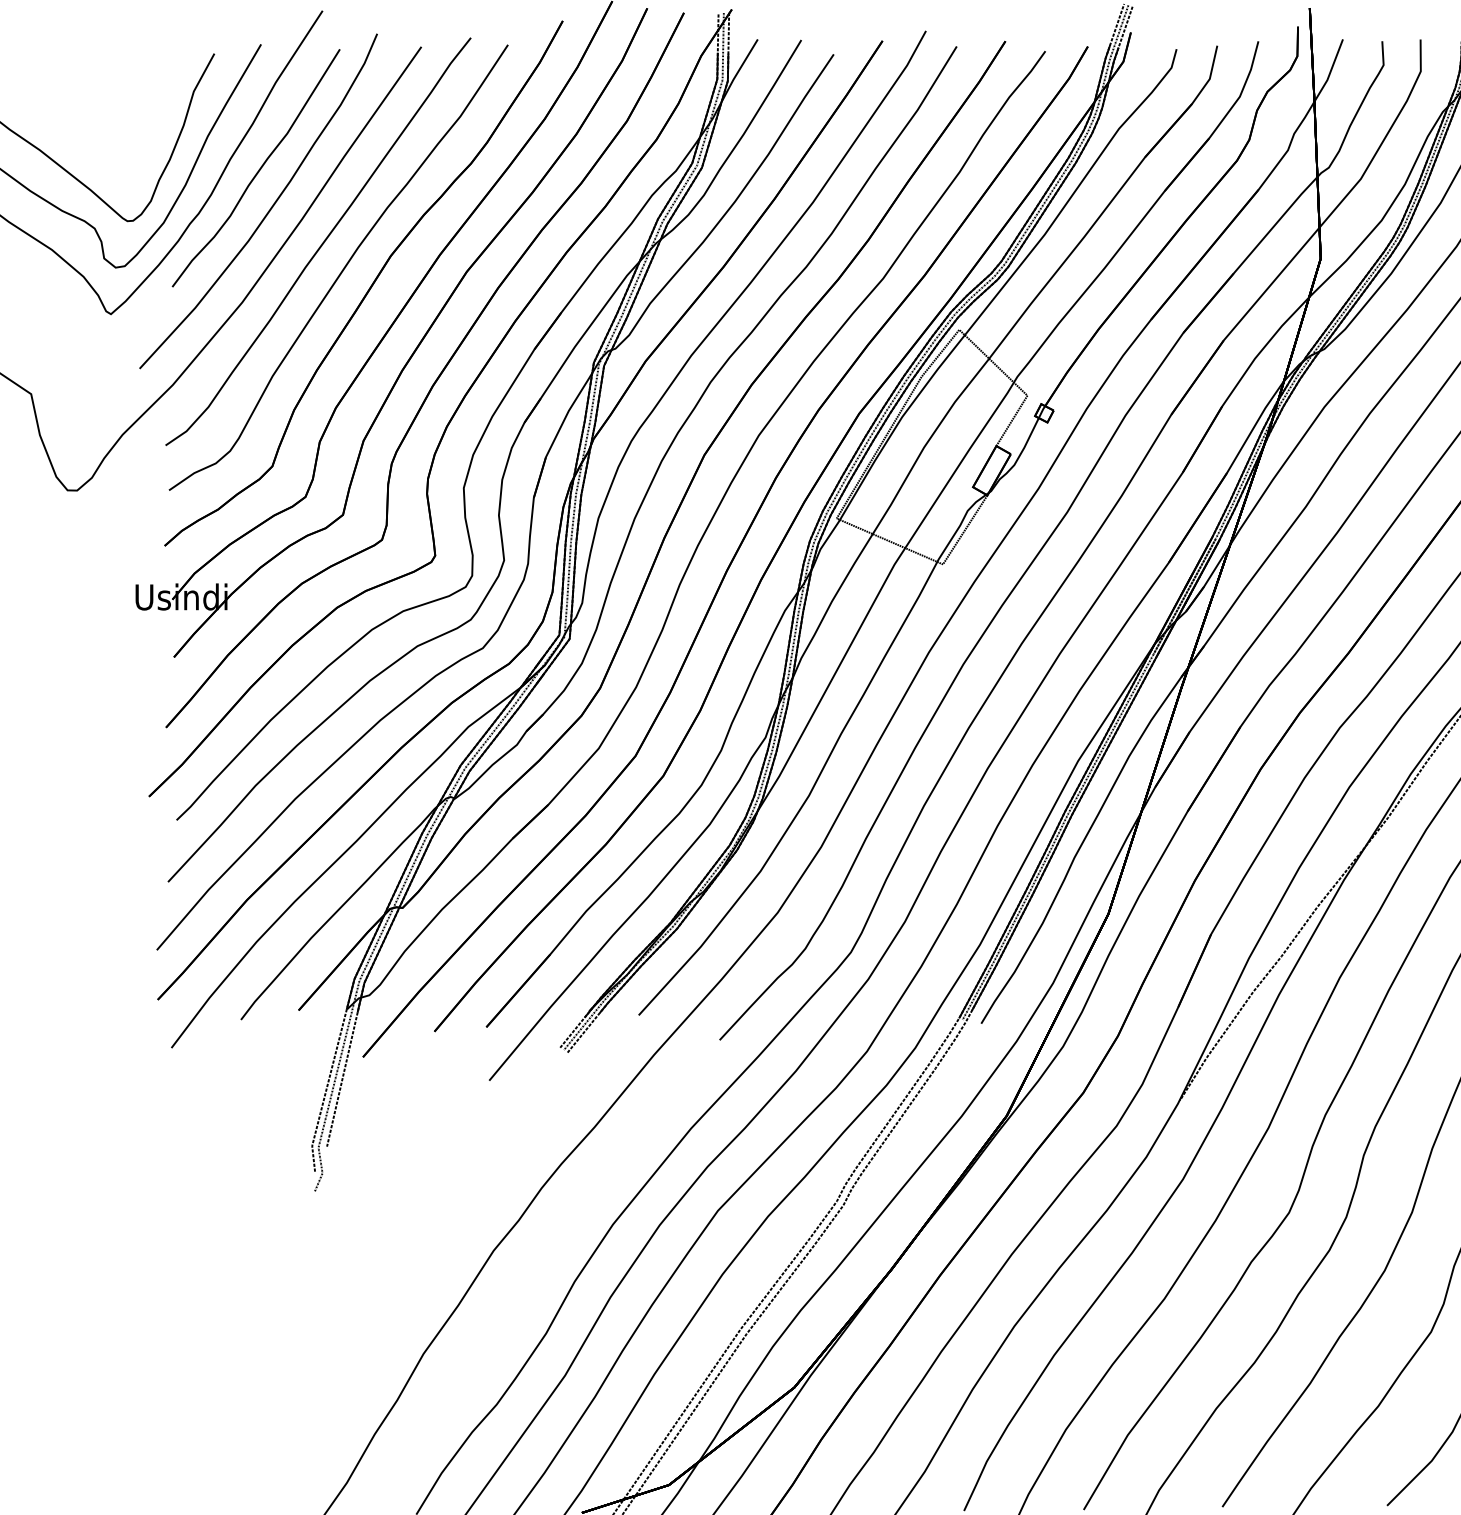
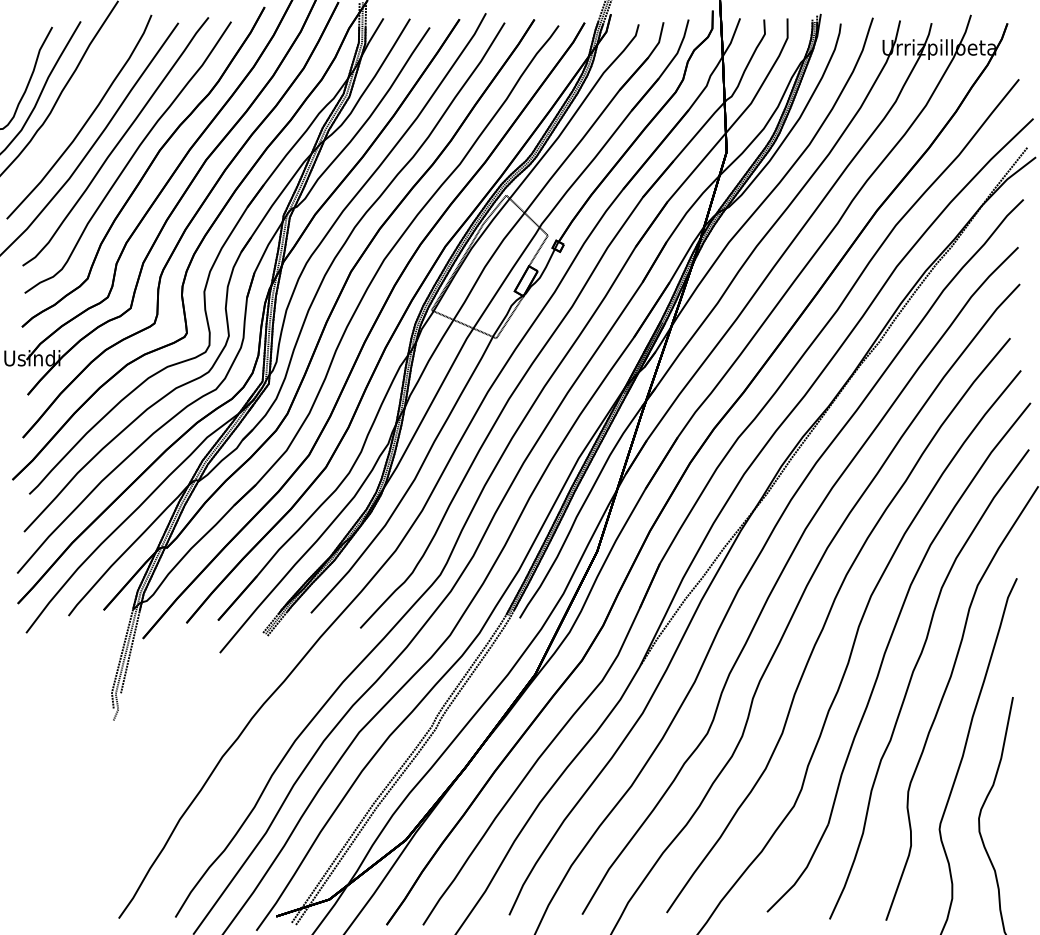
part: (255, 167) -> (77, 96), removed

